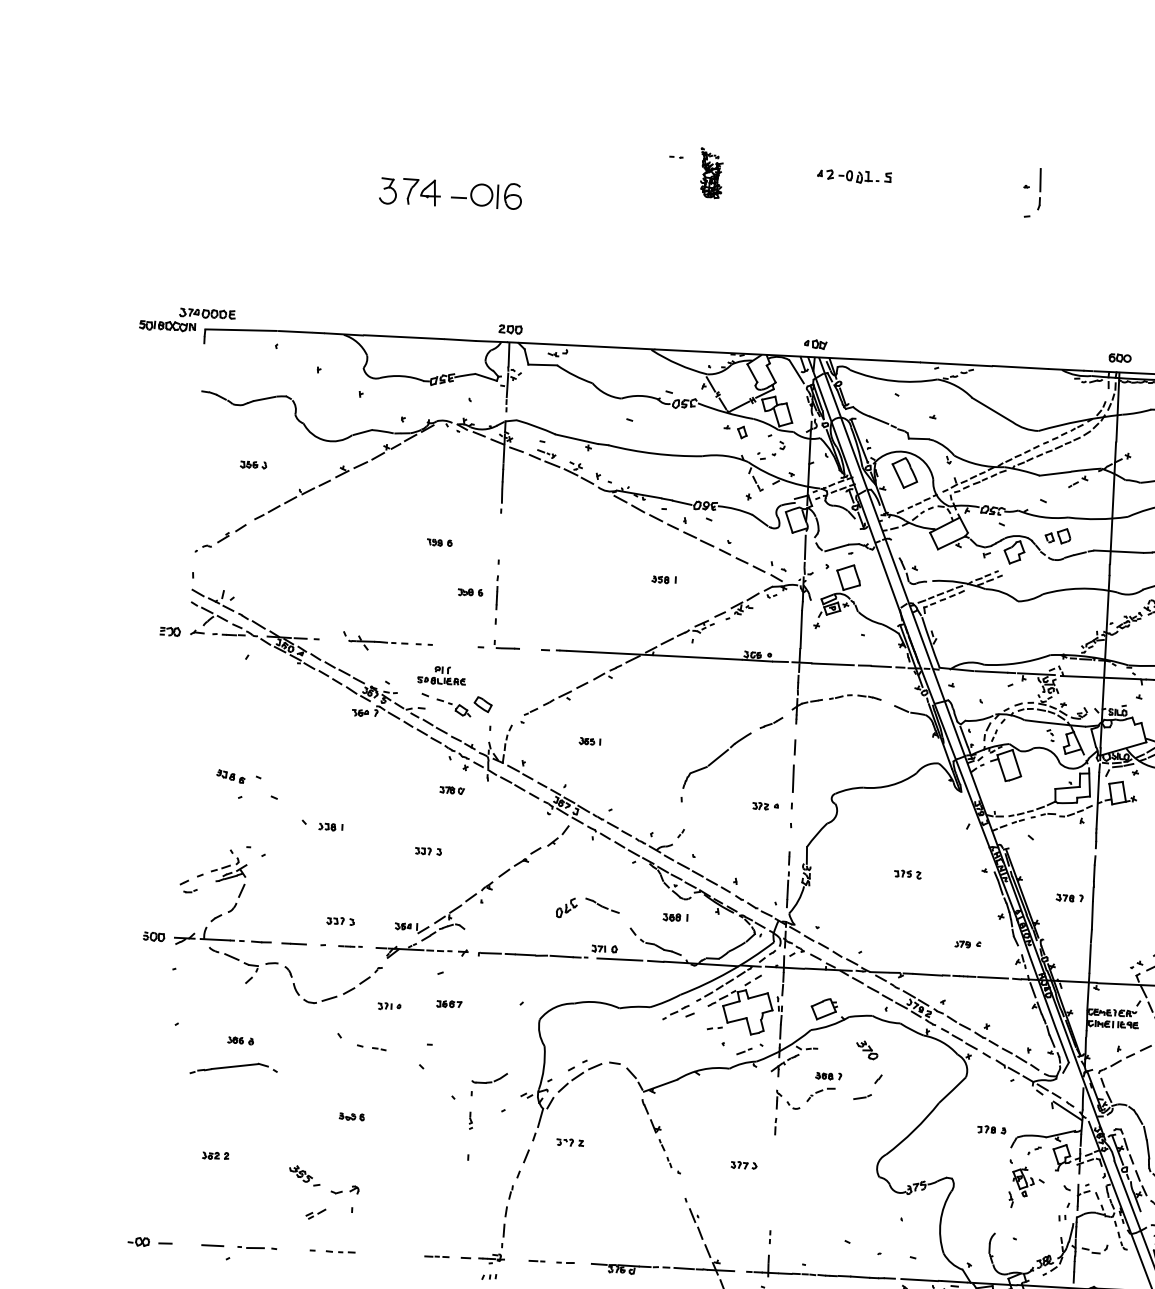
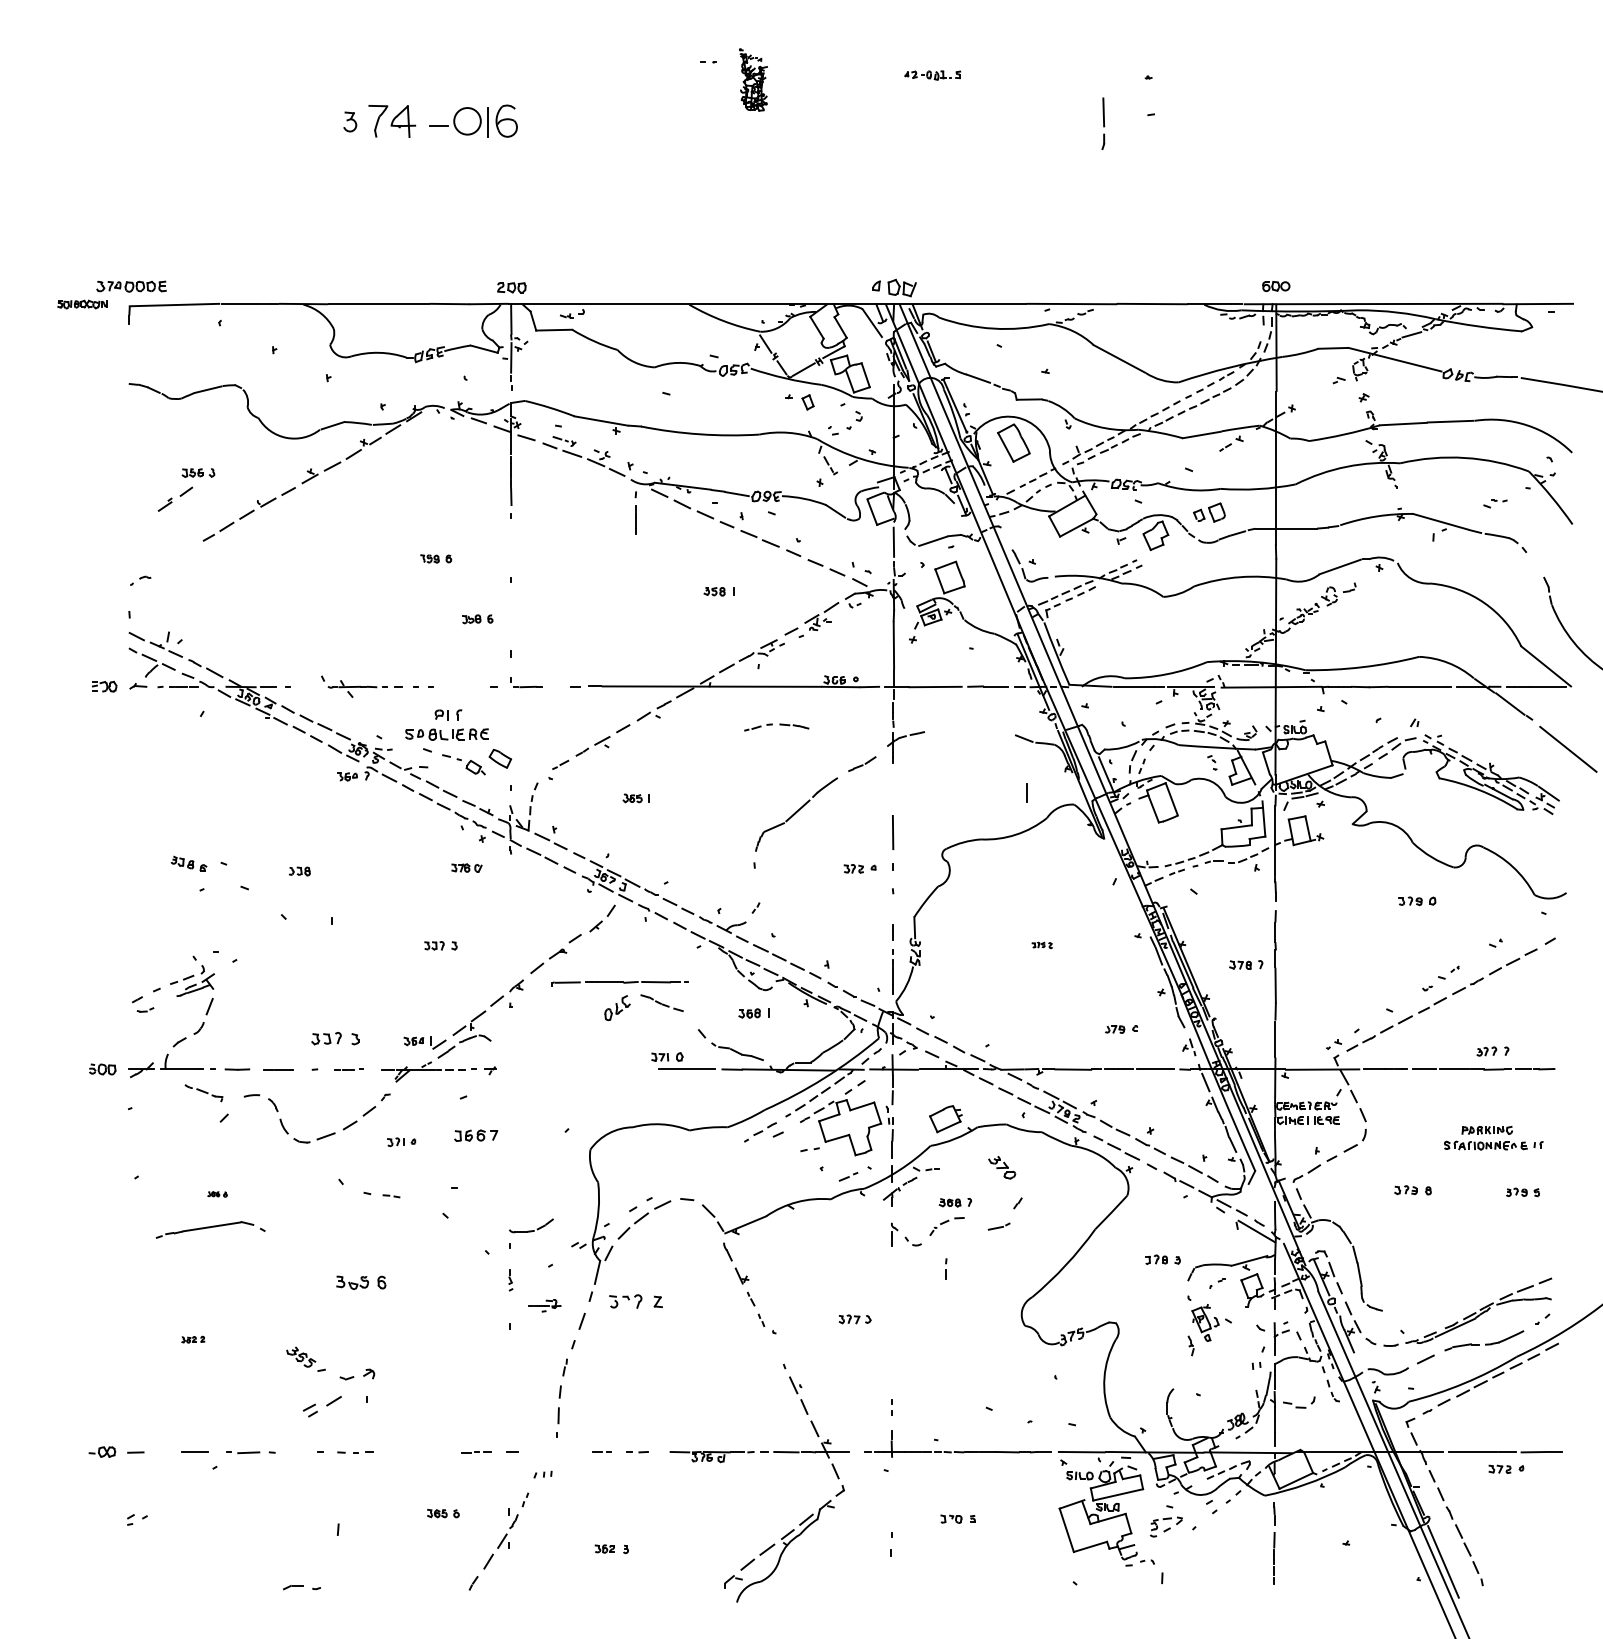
part: (854, 176) -> (932, 75), size x0.6
part: (1039, 188) -> (1103, 123), moved
part: (388, 190) -> (350, 121), size x0.6
part: (167, 326) -> (82, 304), size x0.7
part: (815, 344) -> (894, 287), size x1.6
part: (231, 533) -> (175, 498), moved
part: (496, 592) -> (635, 512), moved
part: (441, 675) -> (446, 724), size x1.4
part: (855, 697) -> (776, 727), moved
line: (794, 746) -> (1026, 792), moved
part: (327, 827) -> (299, 871), moved
part: (908, 874) -> (1042, 945), size x0.6
part: (340, 921) -> (334, 1038), size x1.4
part: (532, 956) -> (619, 983), moved
part: (233, 959) -> (203, 1092), size x0.6
part: (449, 1004) -> (476, 1135), size x1.4
part: (240, 1040) -> (217, 1194), size x0.6
part: (352, 1116) -> (361, 1282), size x1.6
part: (775, 1126) -> (946, 1268), moved
part: (570, 1142) -> (636, 1301), size x1.6
part: (215, 1155) -> (192, 1339), size x0.7
part: (315, 1214) -> (321, 1406), size x1.6
part: (491, 1258) -> (544, 1305), moved

